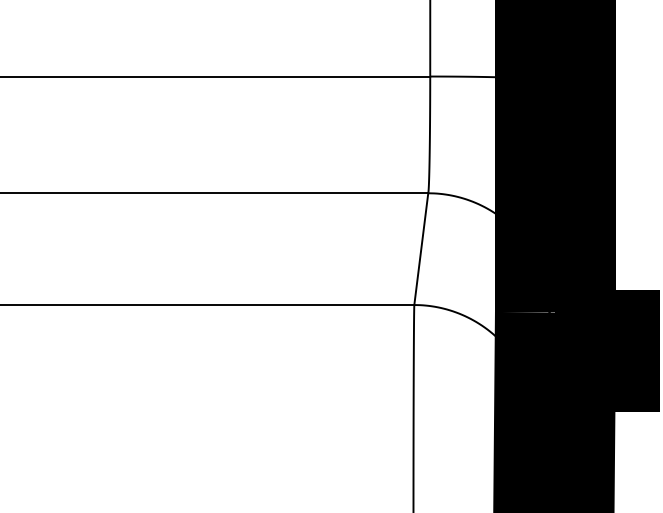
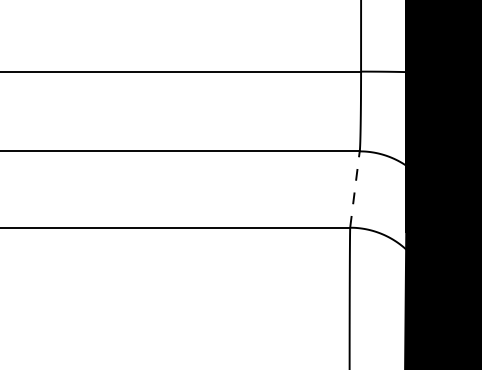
line: (422, 249) -> (355, 189), solid -> dashed

